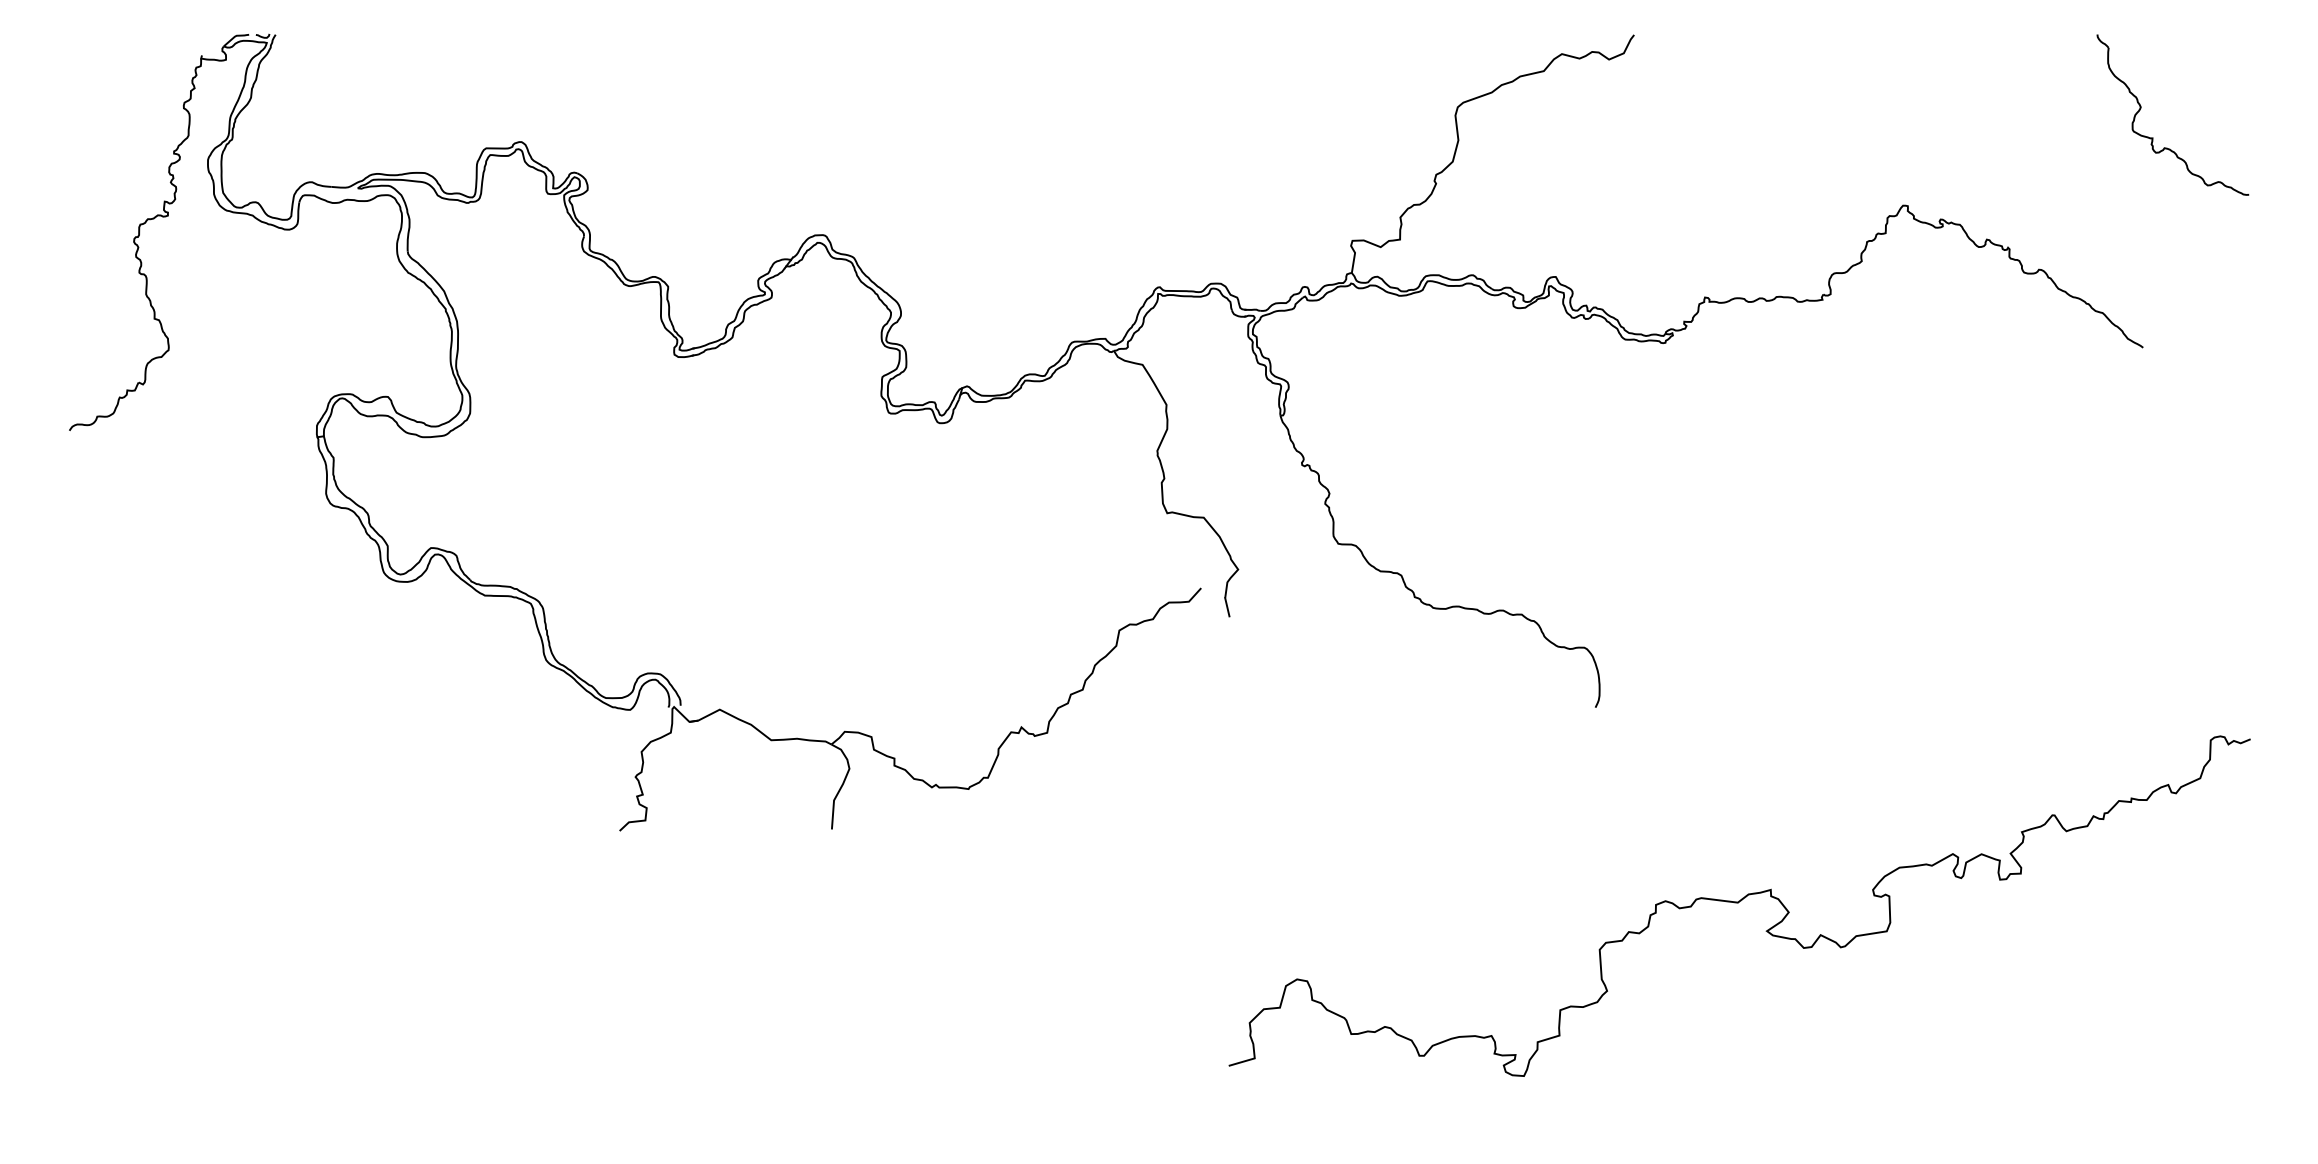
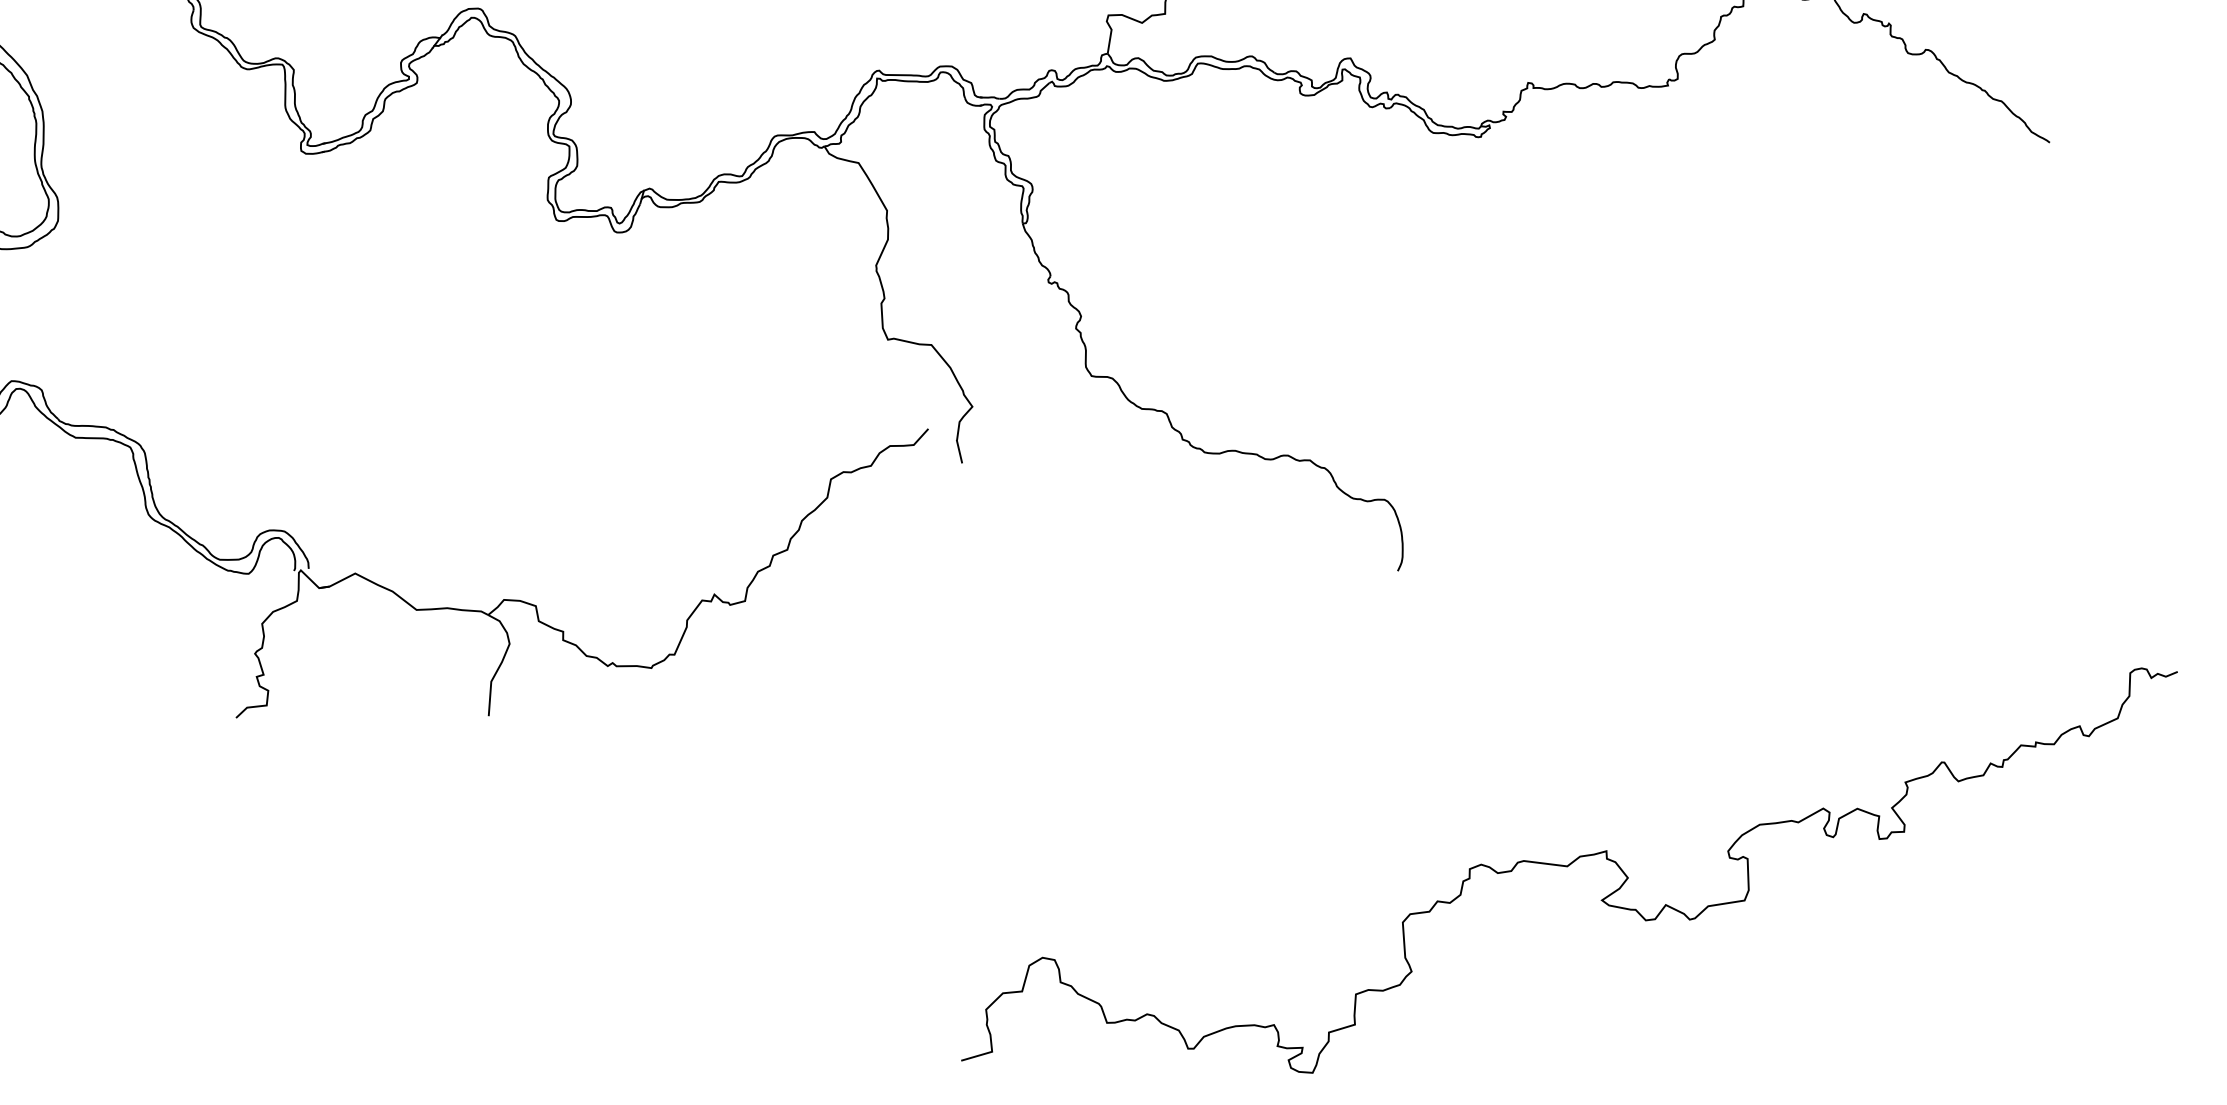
curve: (1738, 903) -> (1568, 867), moved

